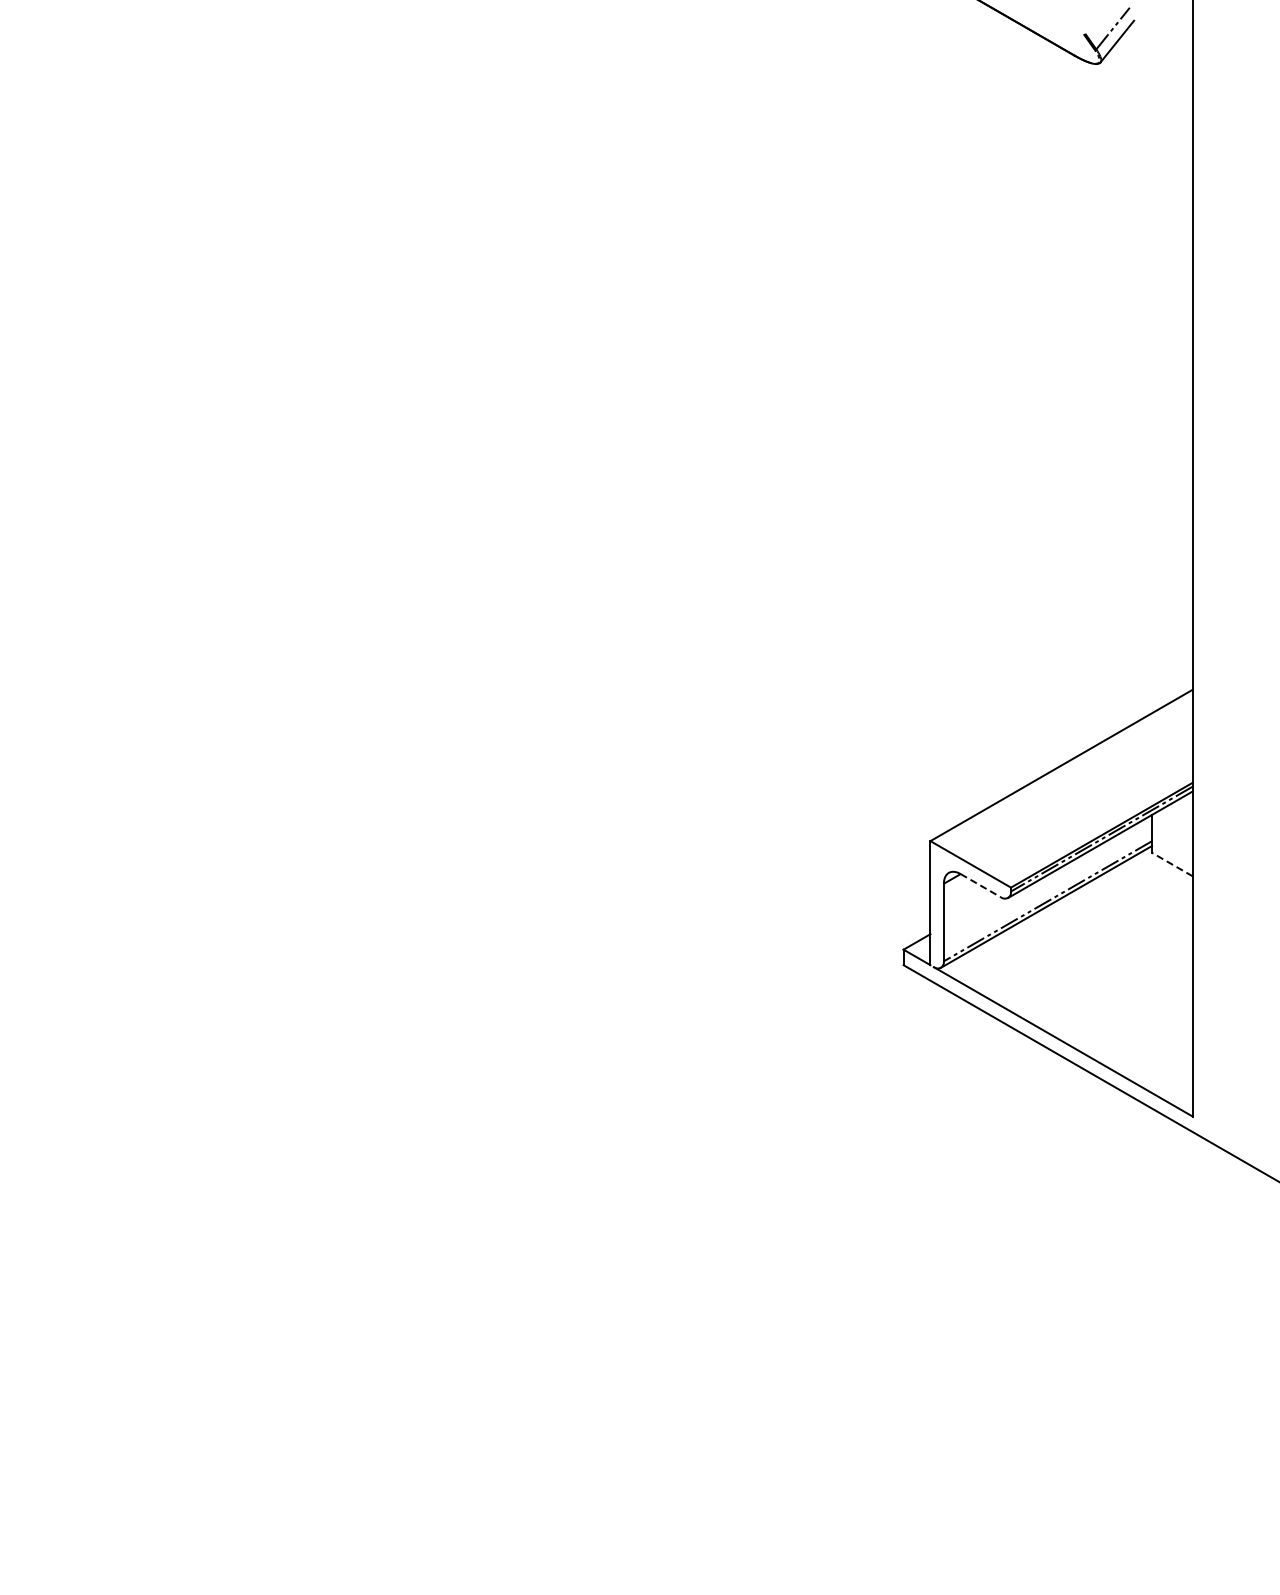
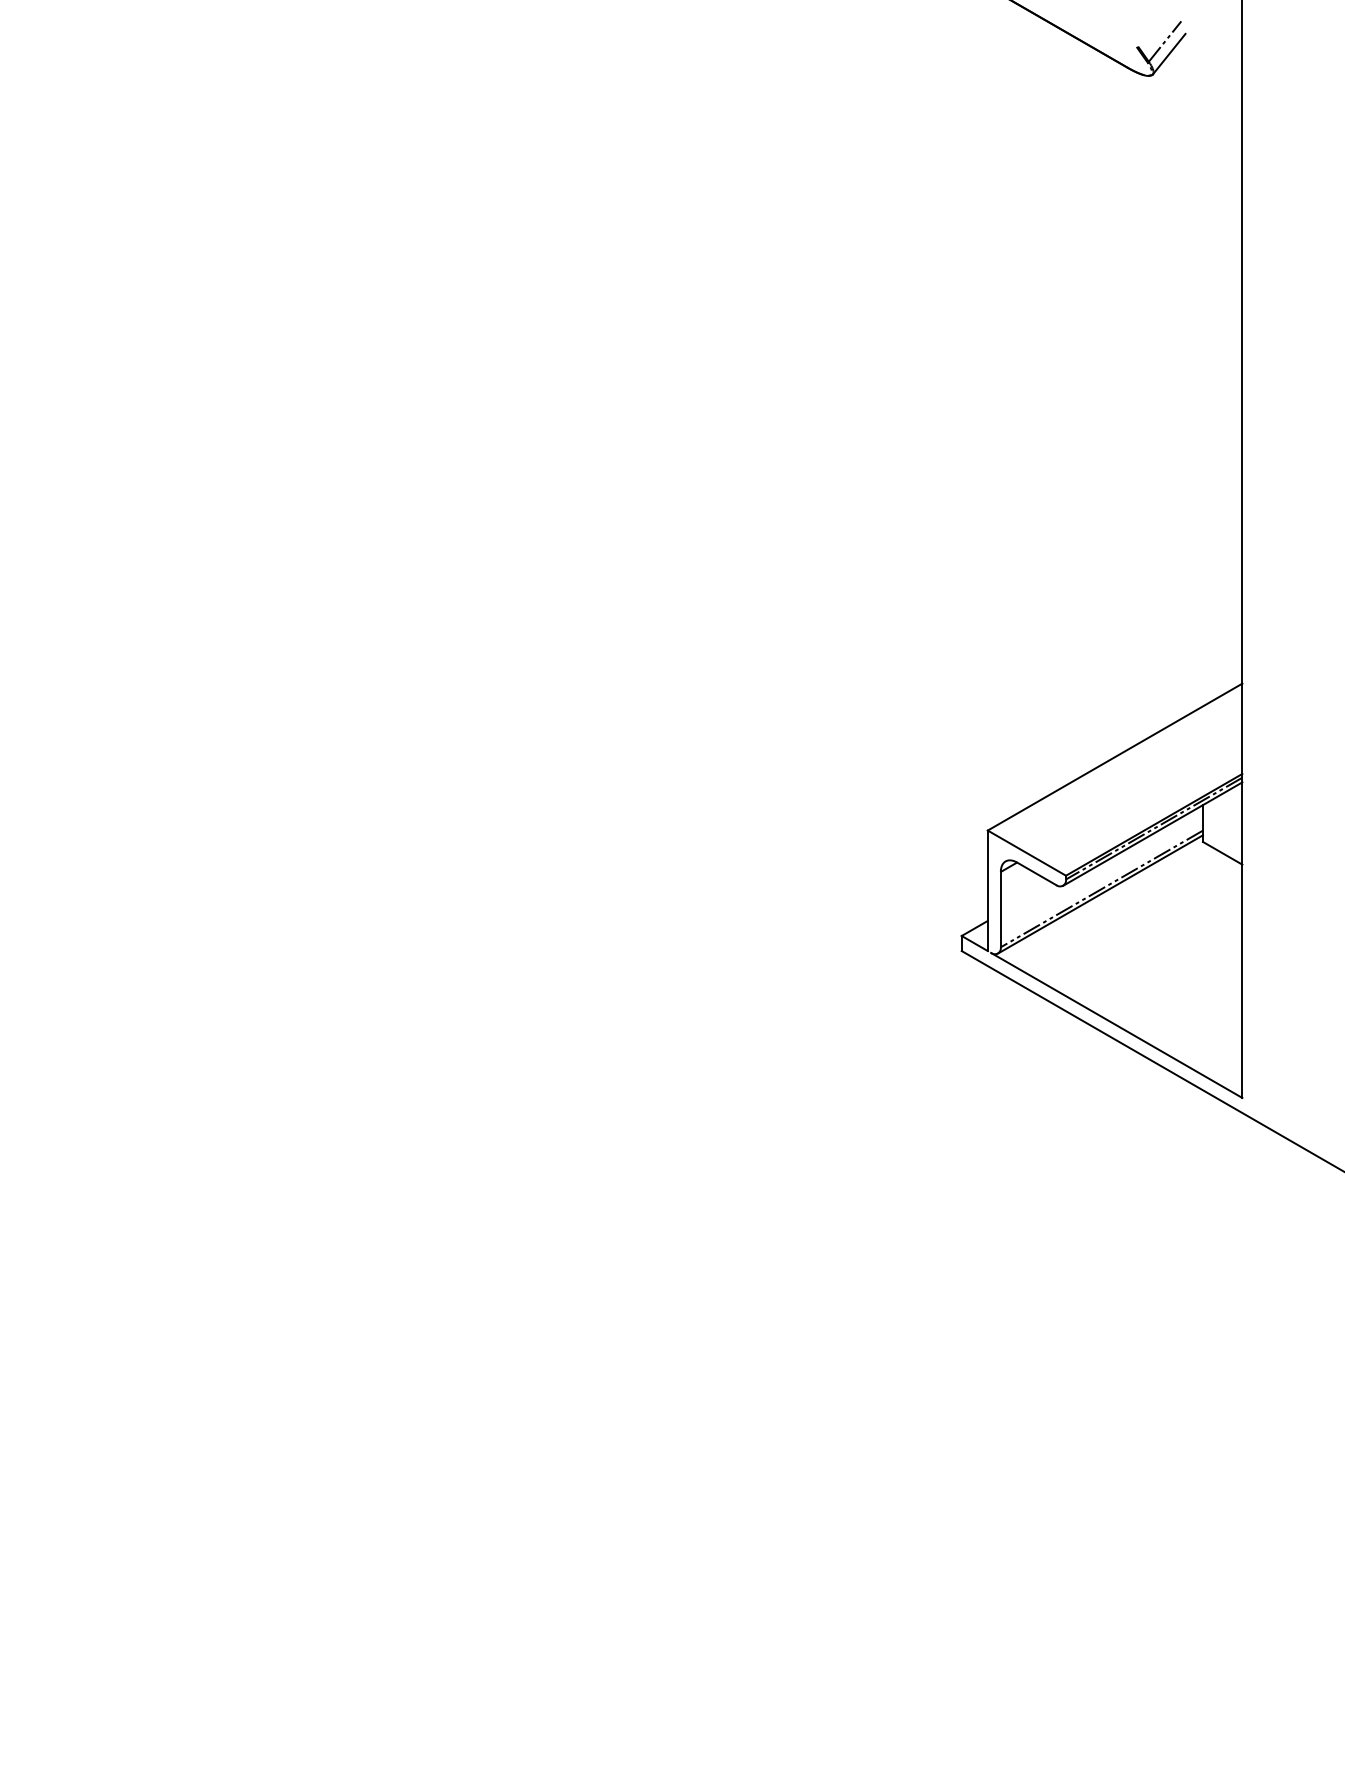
line: (1172, 864) -> (1222, 853), dashed -> solid
line: (980, 885) -> (1036, 873), dashed -> solid

